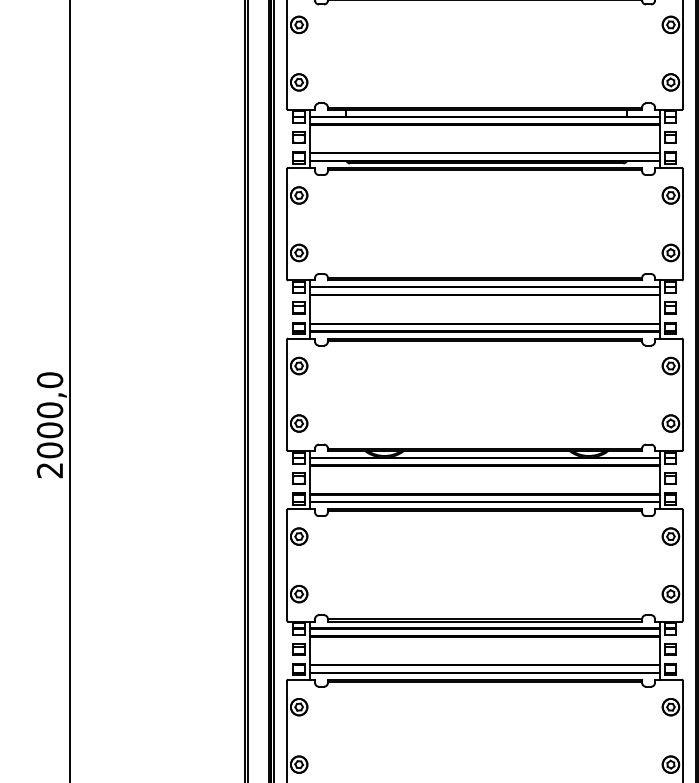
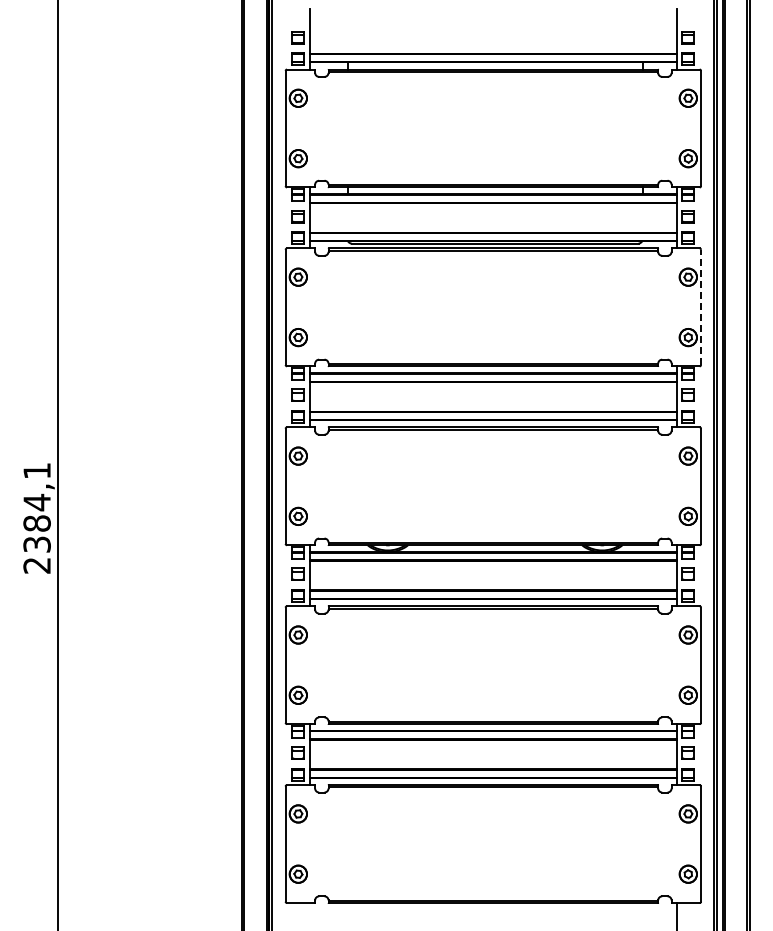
line: (683, 224) -> (701, 307), solid -> dashed
text: (49, 415) -> (36, 507), 2000,0 -> 2384,1

